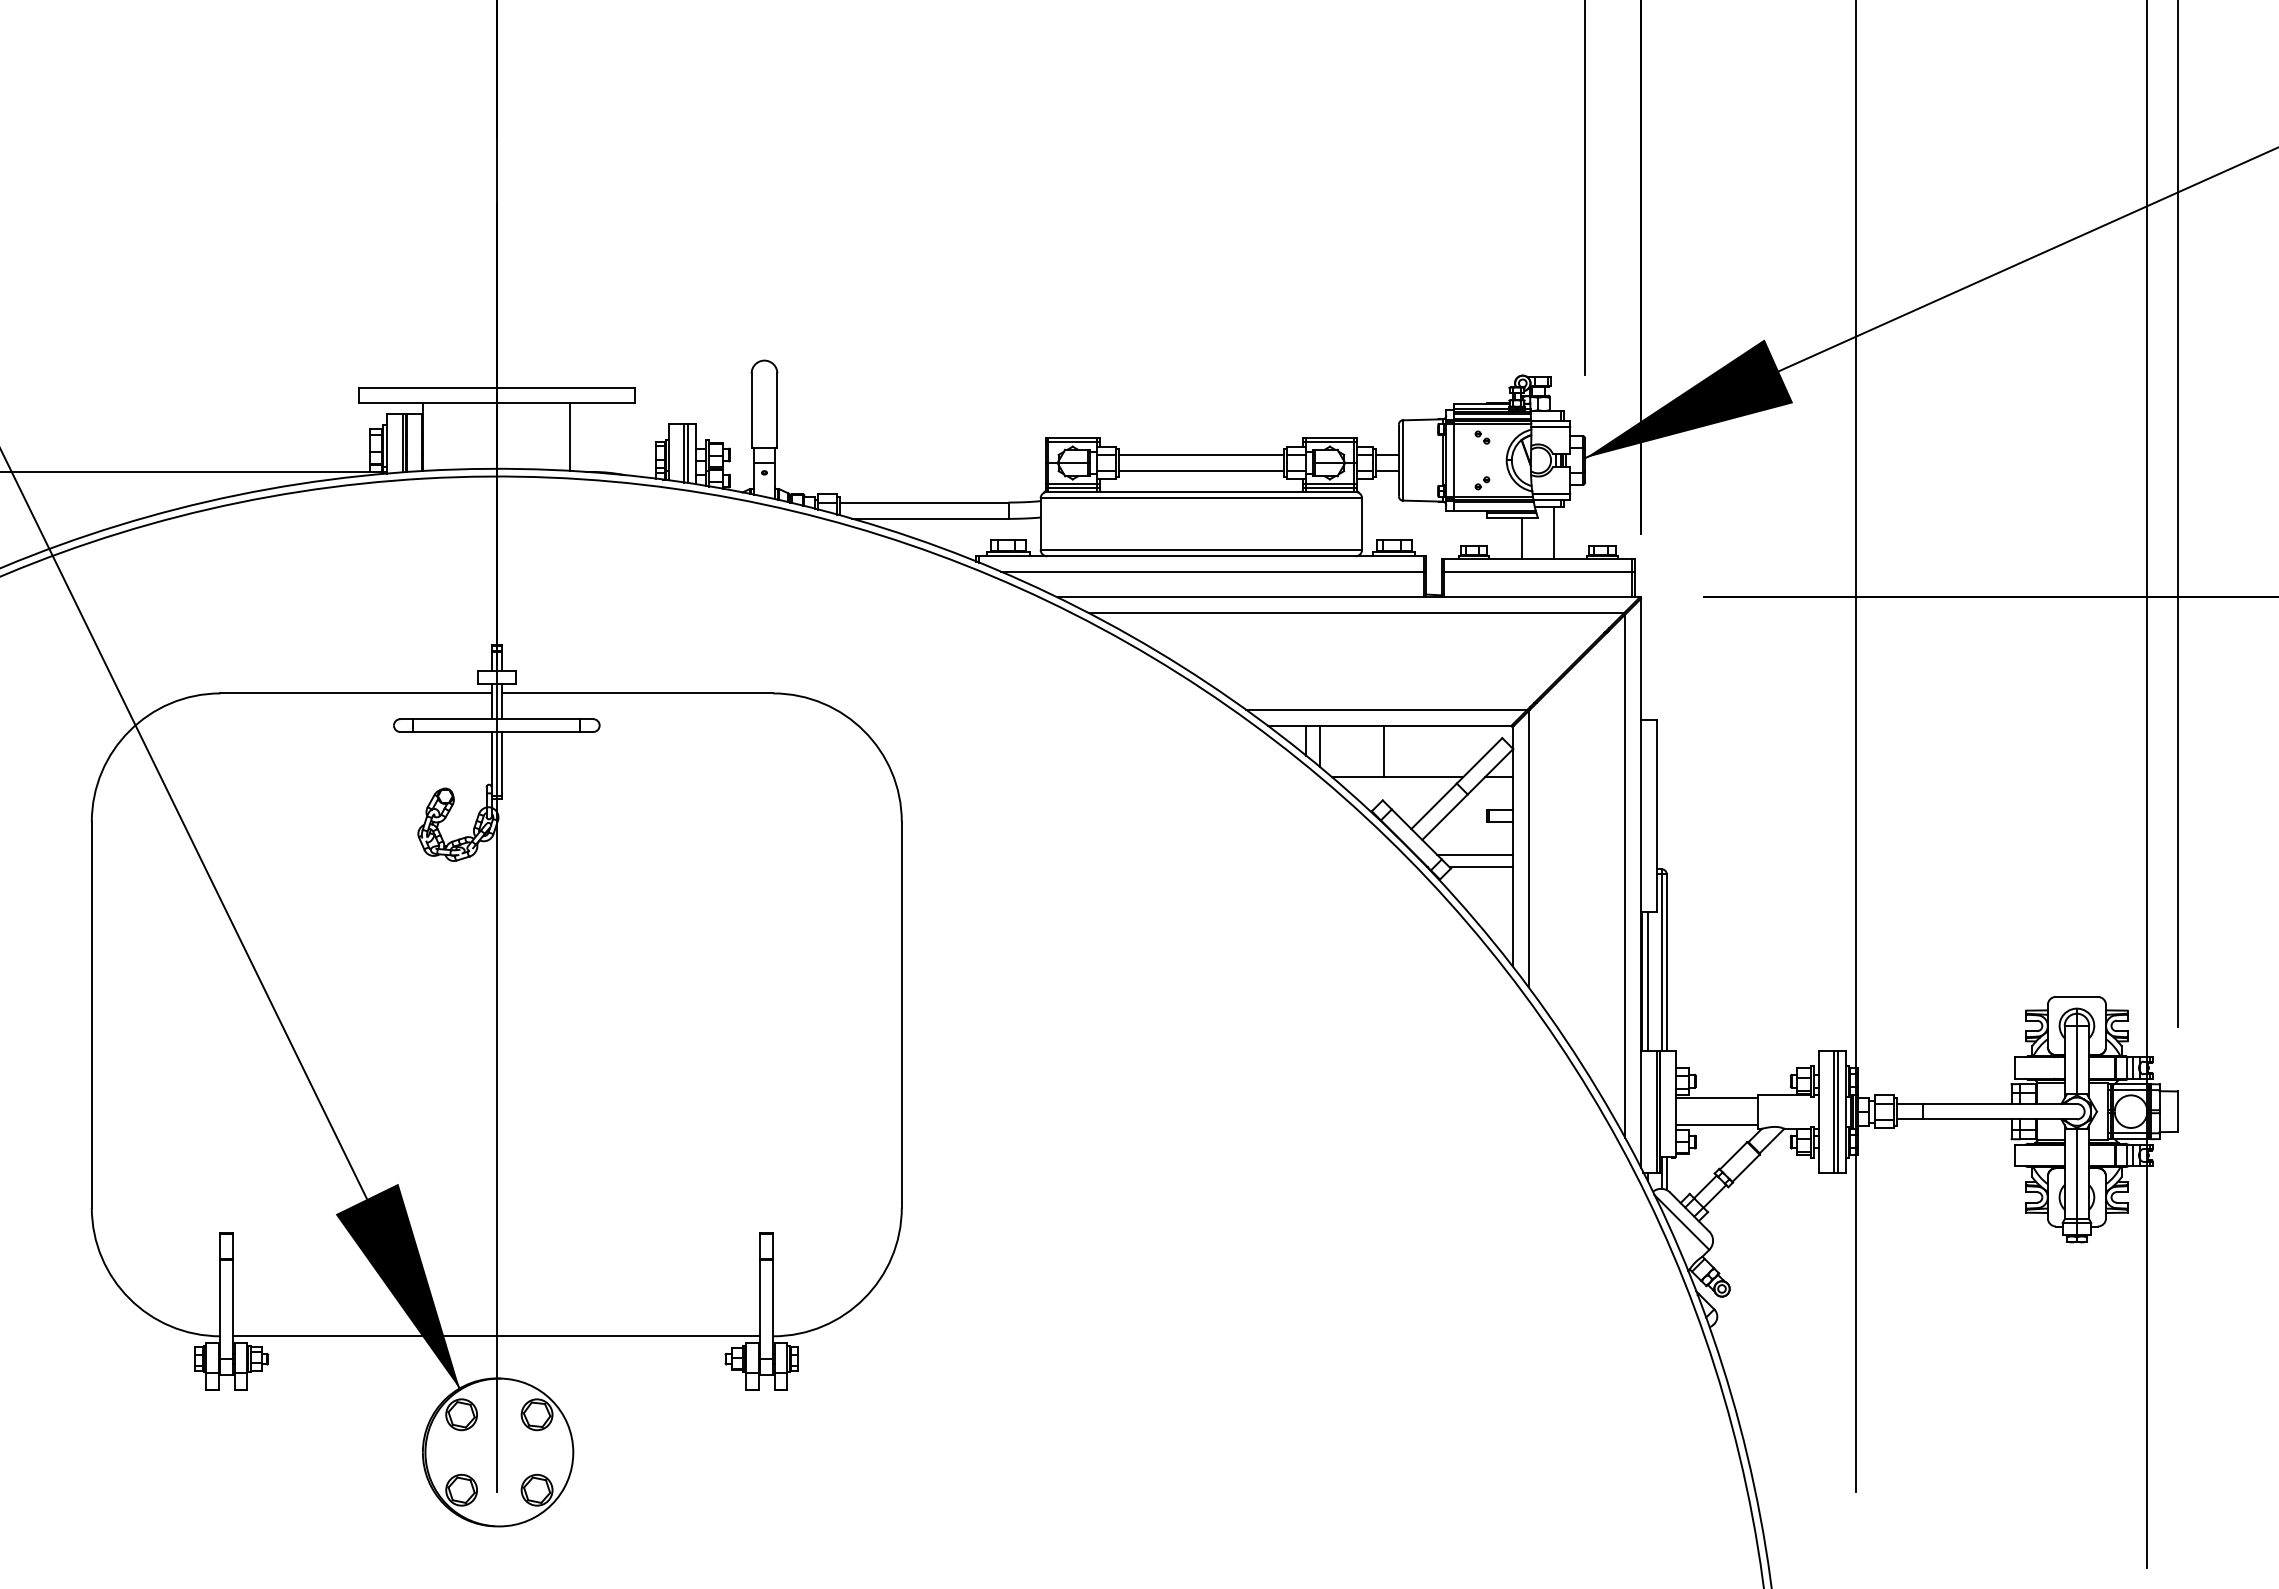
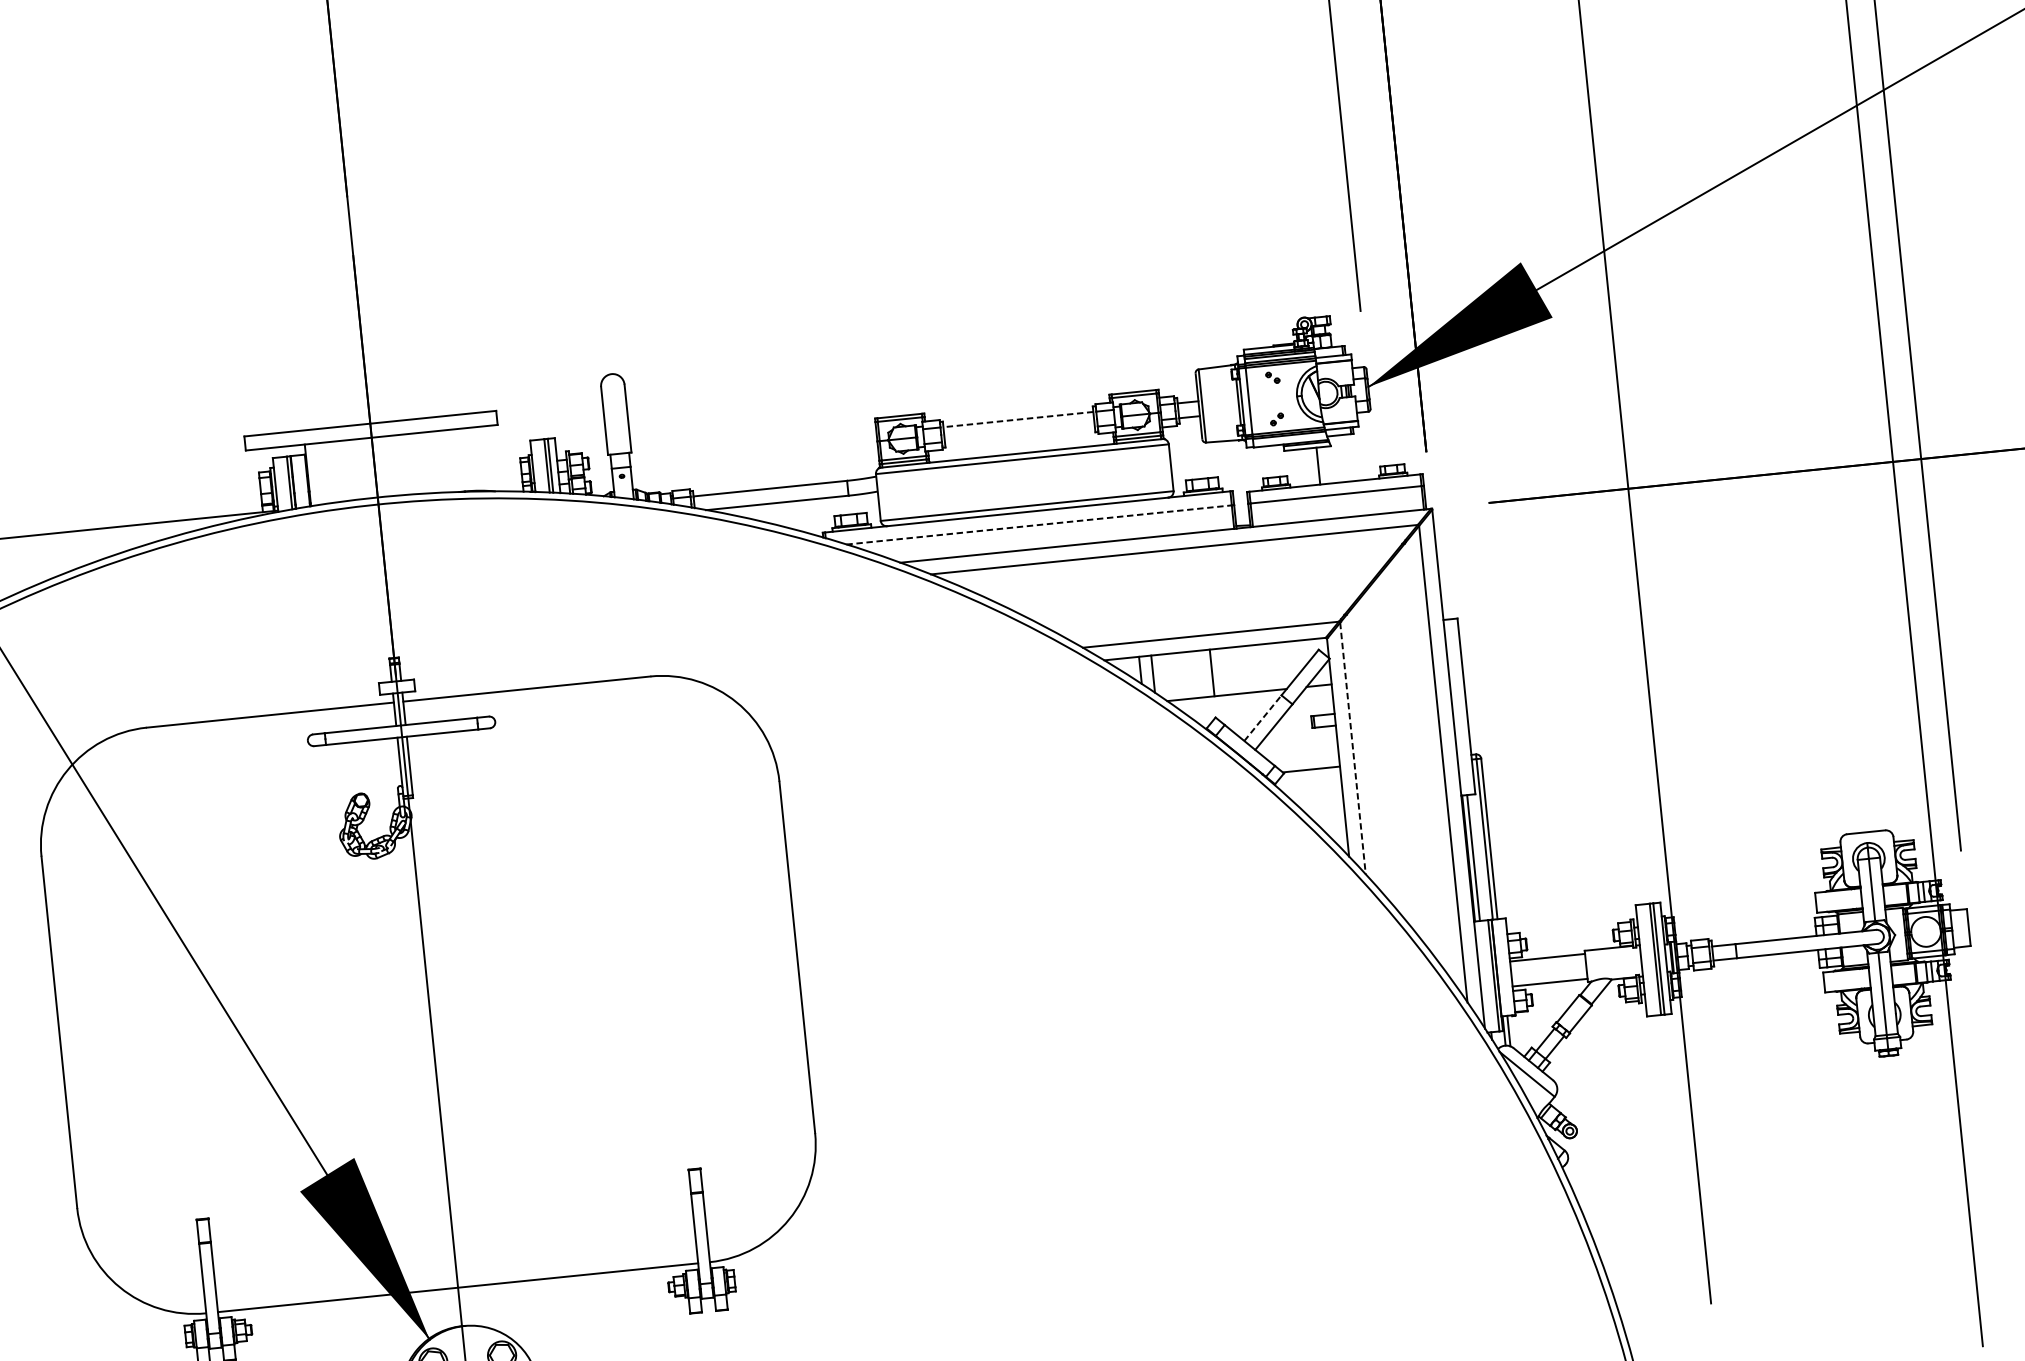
line: (570, 436) -> (441, 461), removed
line: (1200, 454) -> (1017, 419), solid -> dashed
line: (1201, 471) -> (1020, 434), removed
line: (1554, 532) -> (1347, 457), removed
line: (1212, 571) -> (1039, 524), solid -> dashed
line: (1434, 805) -> (1263, 717), solid -> dashed
line: (1528, 849) -> (1352, 748), solid -> dashed
line: (1474, 854) -> (1304, 758), removed

